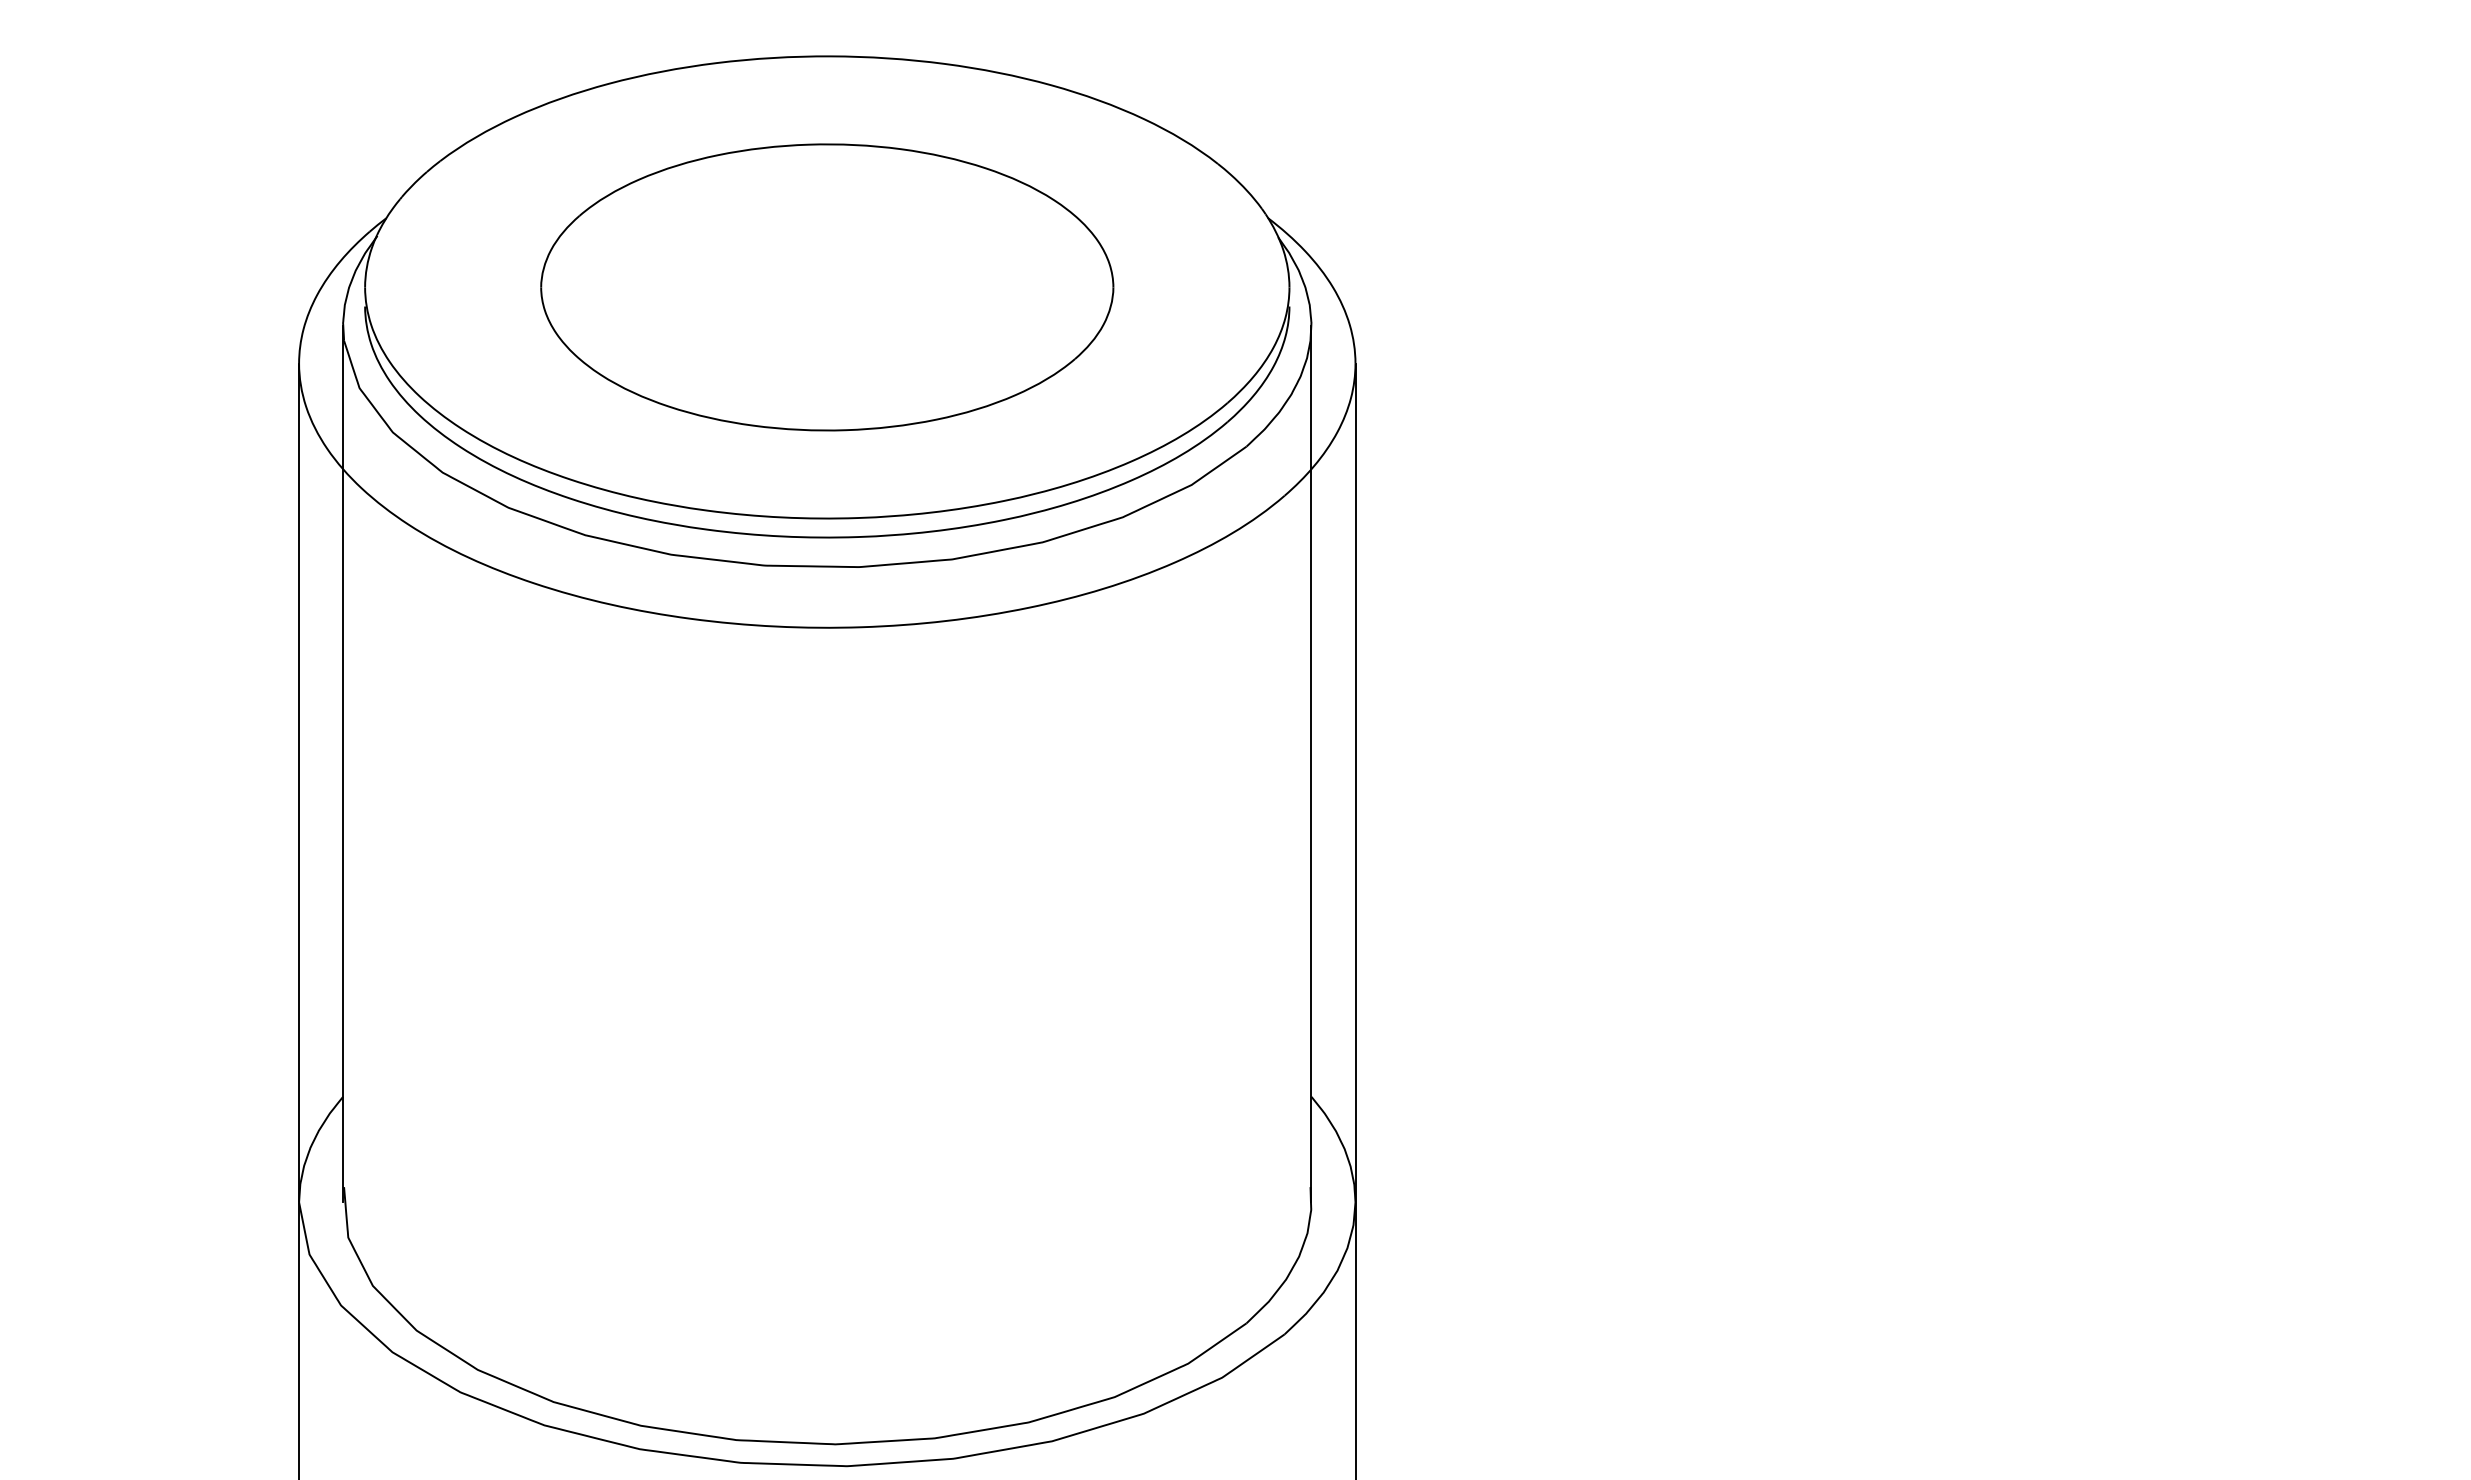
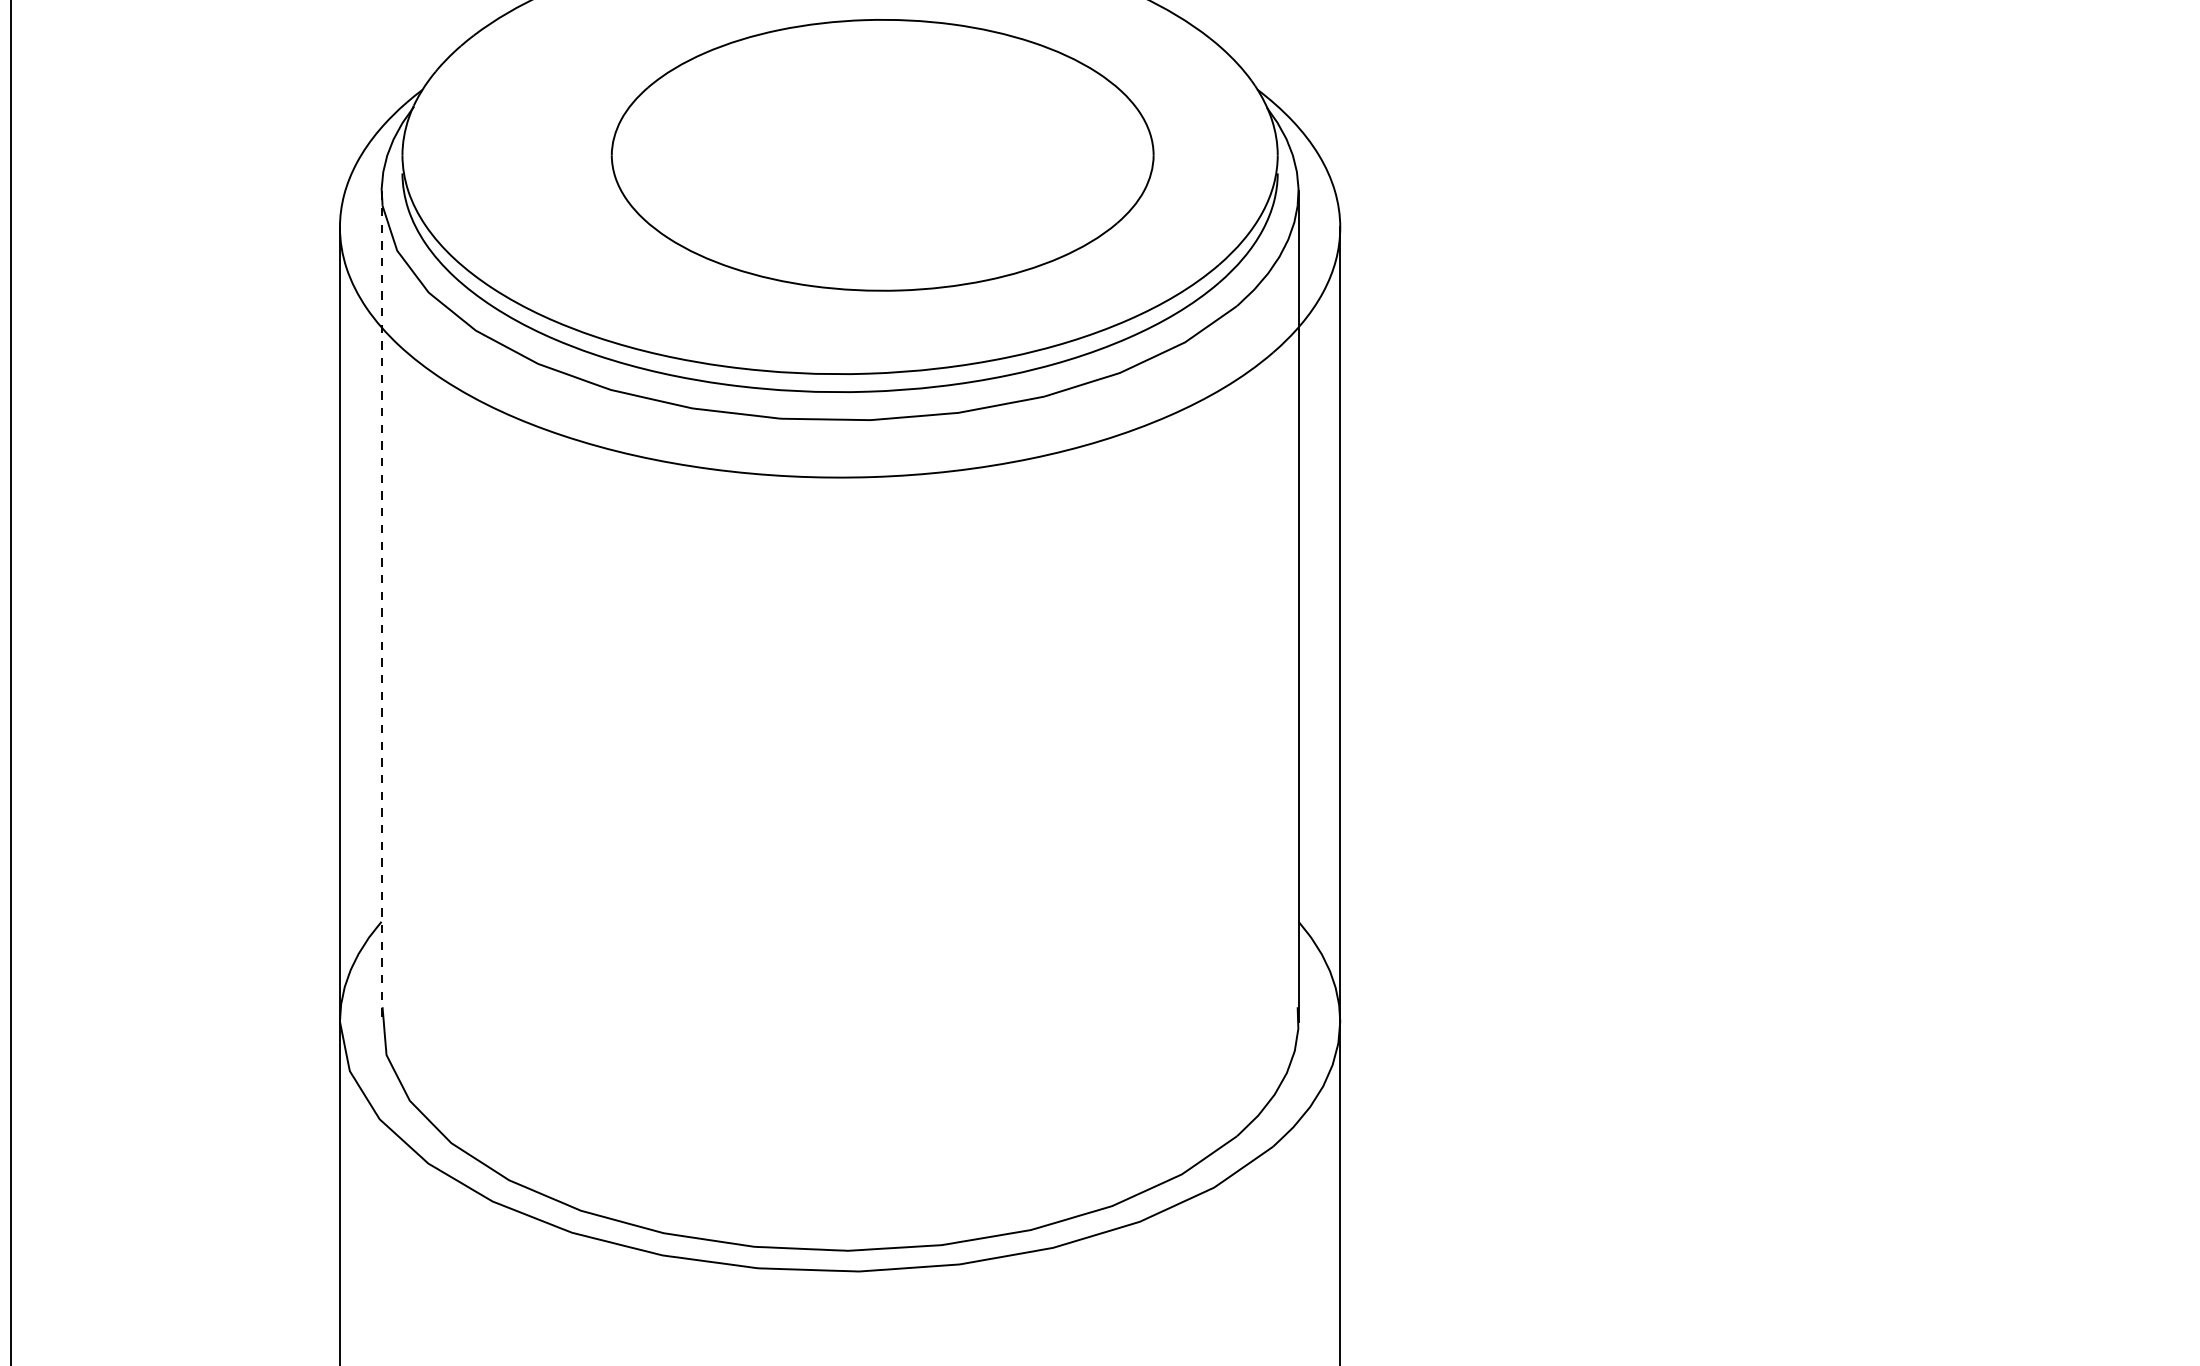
part: (827, 287) -> (882, 155), moved
line: (343, 764) -> (382, 607), solid -> dashed

